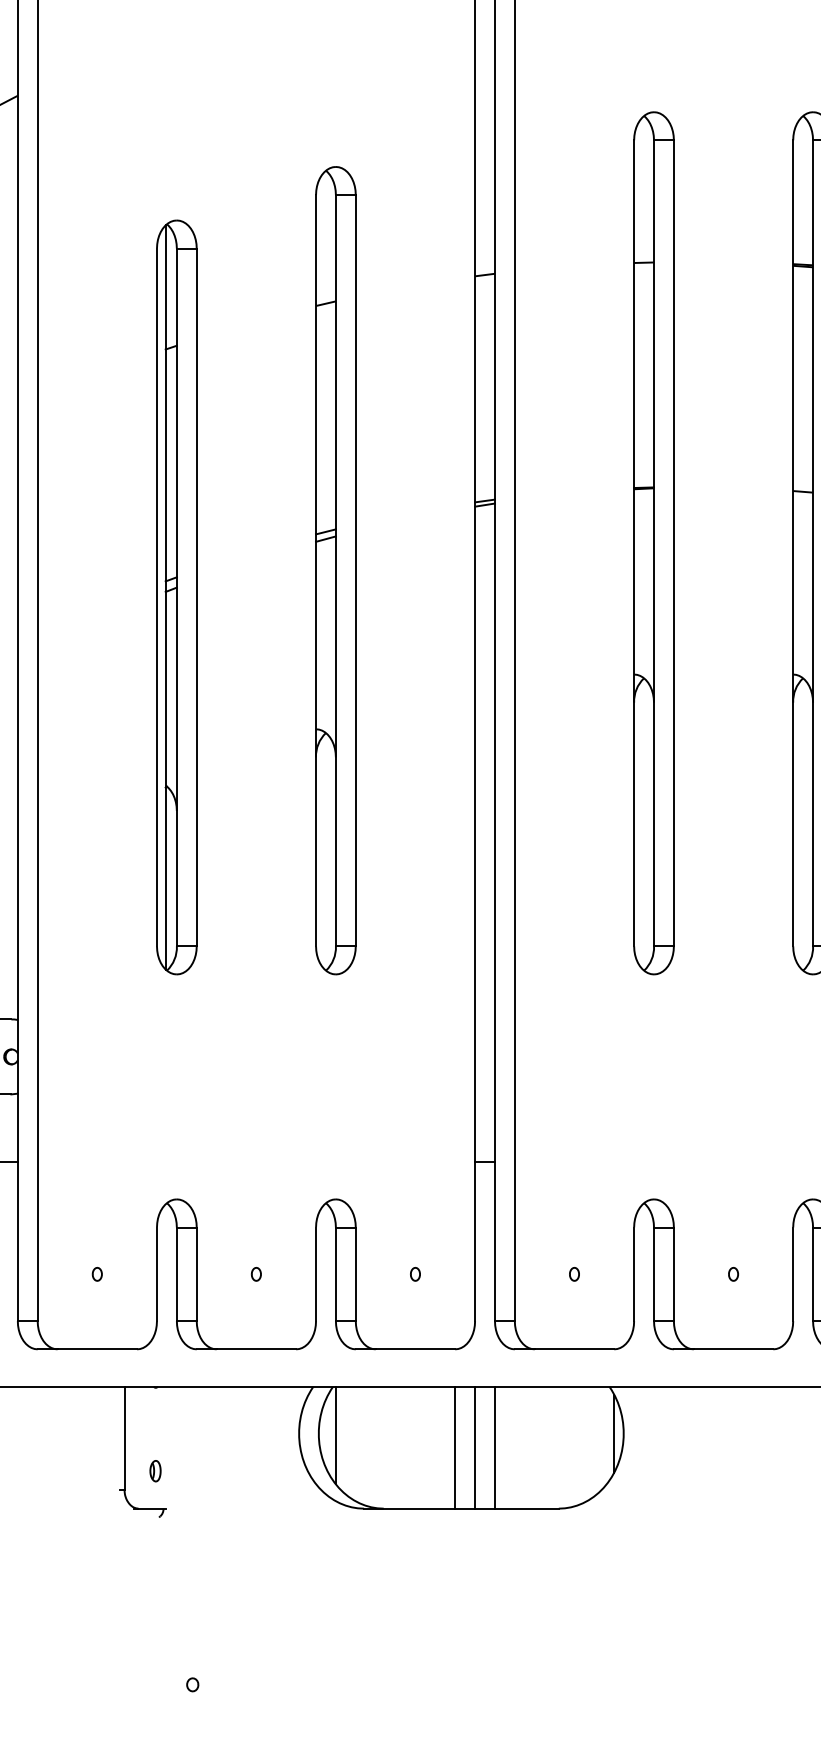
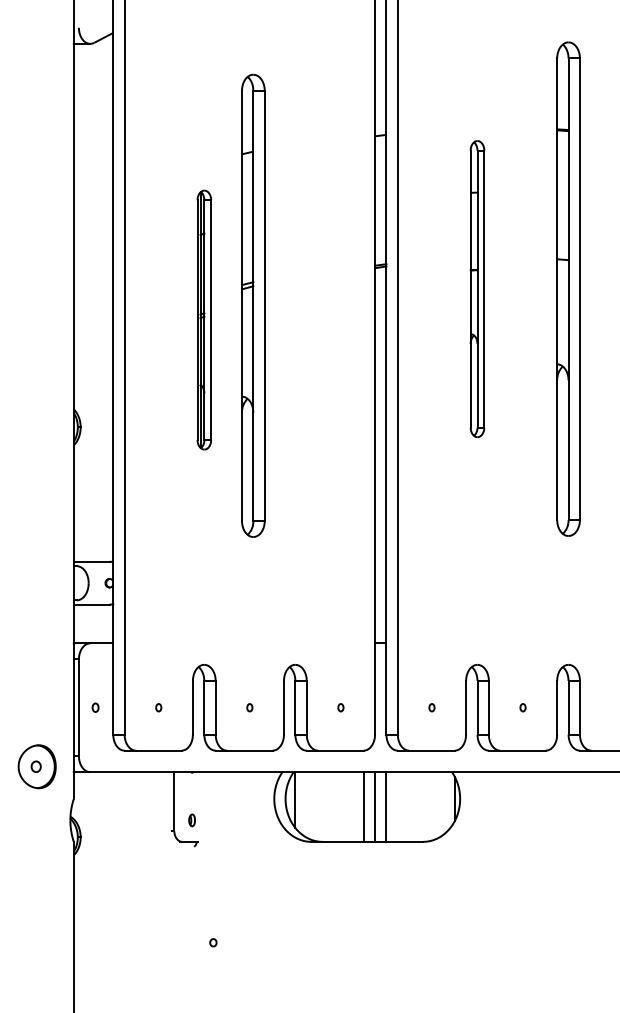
part: (654, 542) -> (477, 288), size x0.6
part: (336, 570) -> (253, 305), moved
part: (177, 596) -> (204, 319), size x0.6

